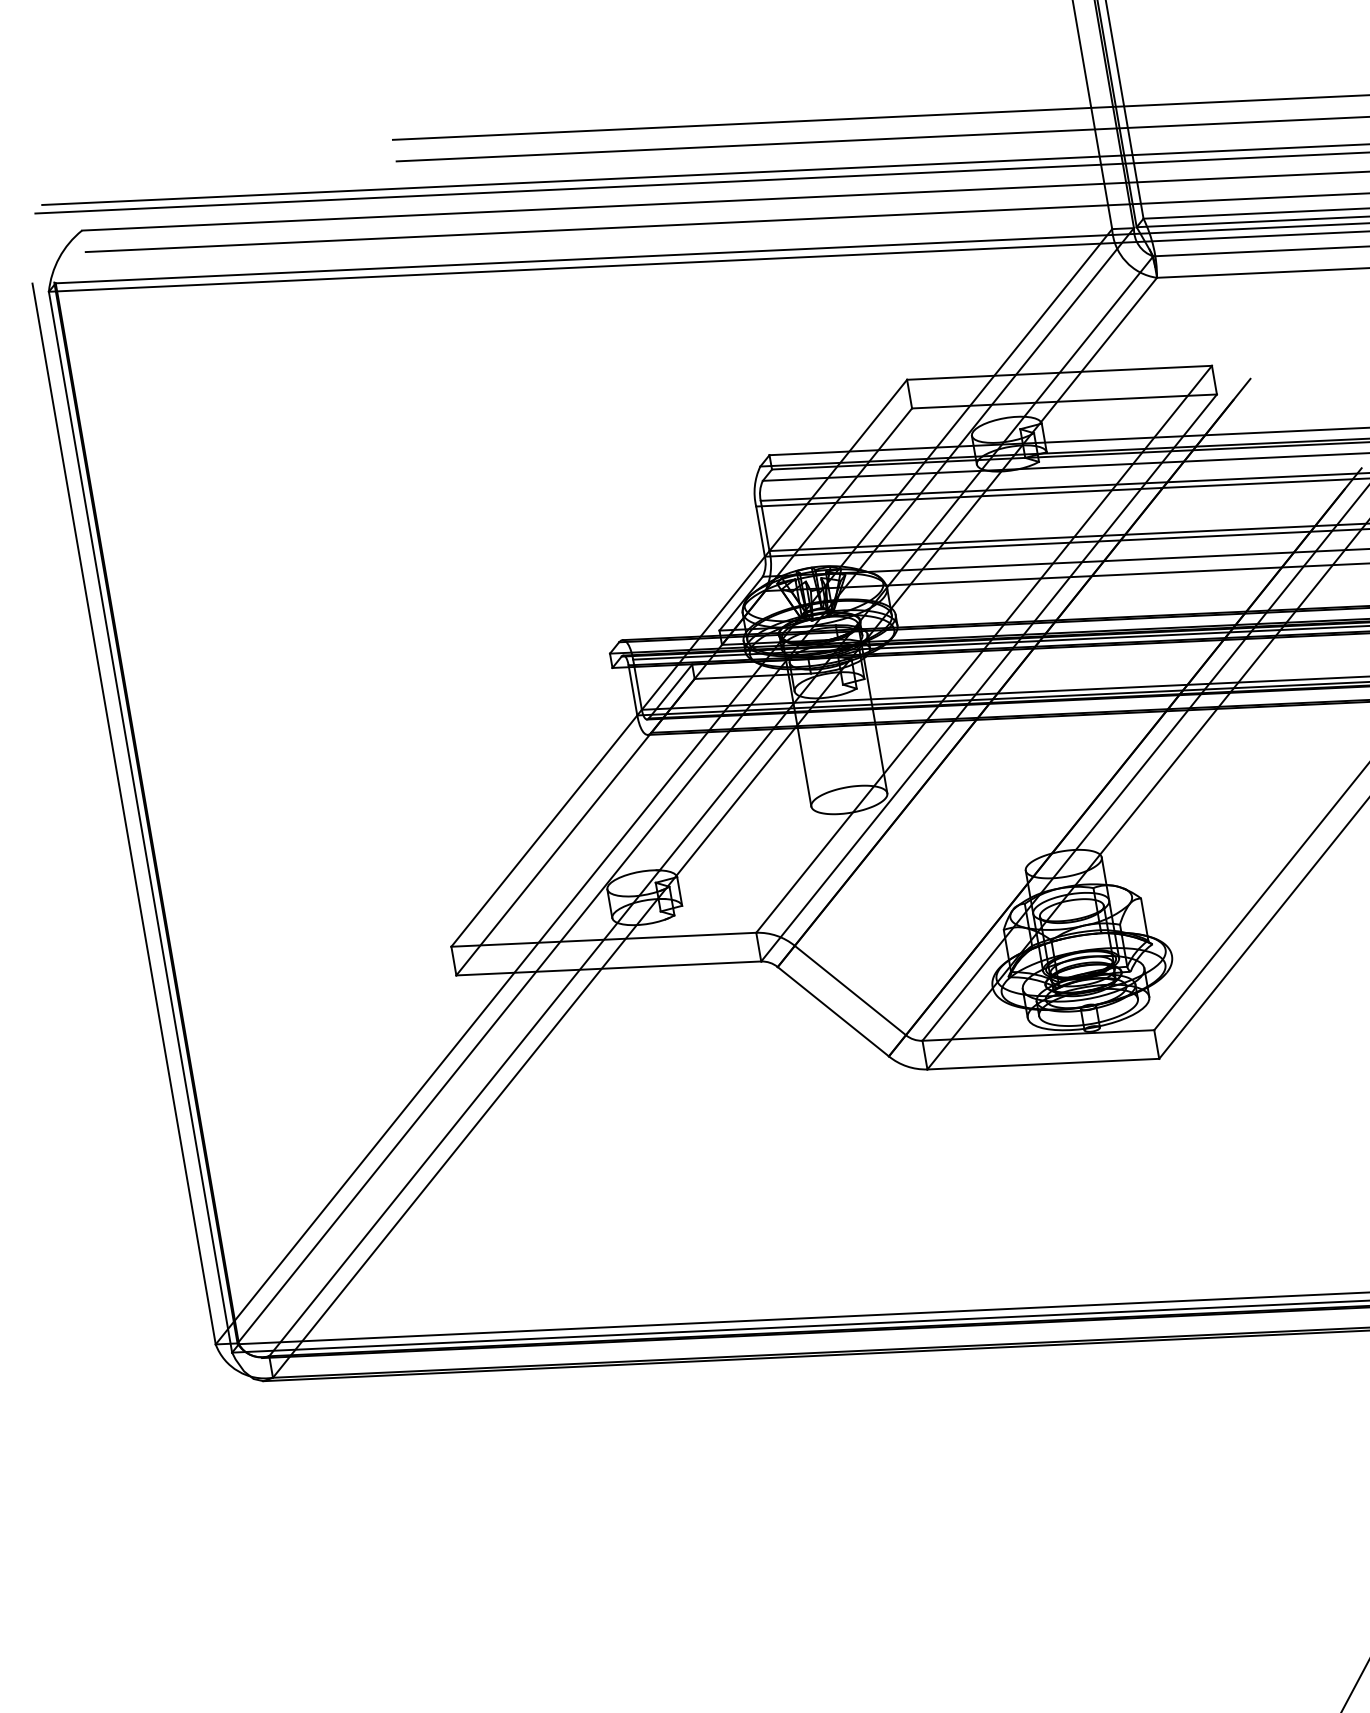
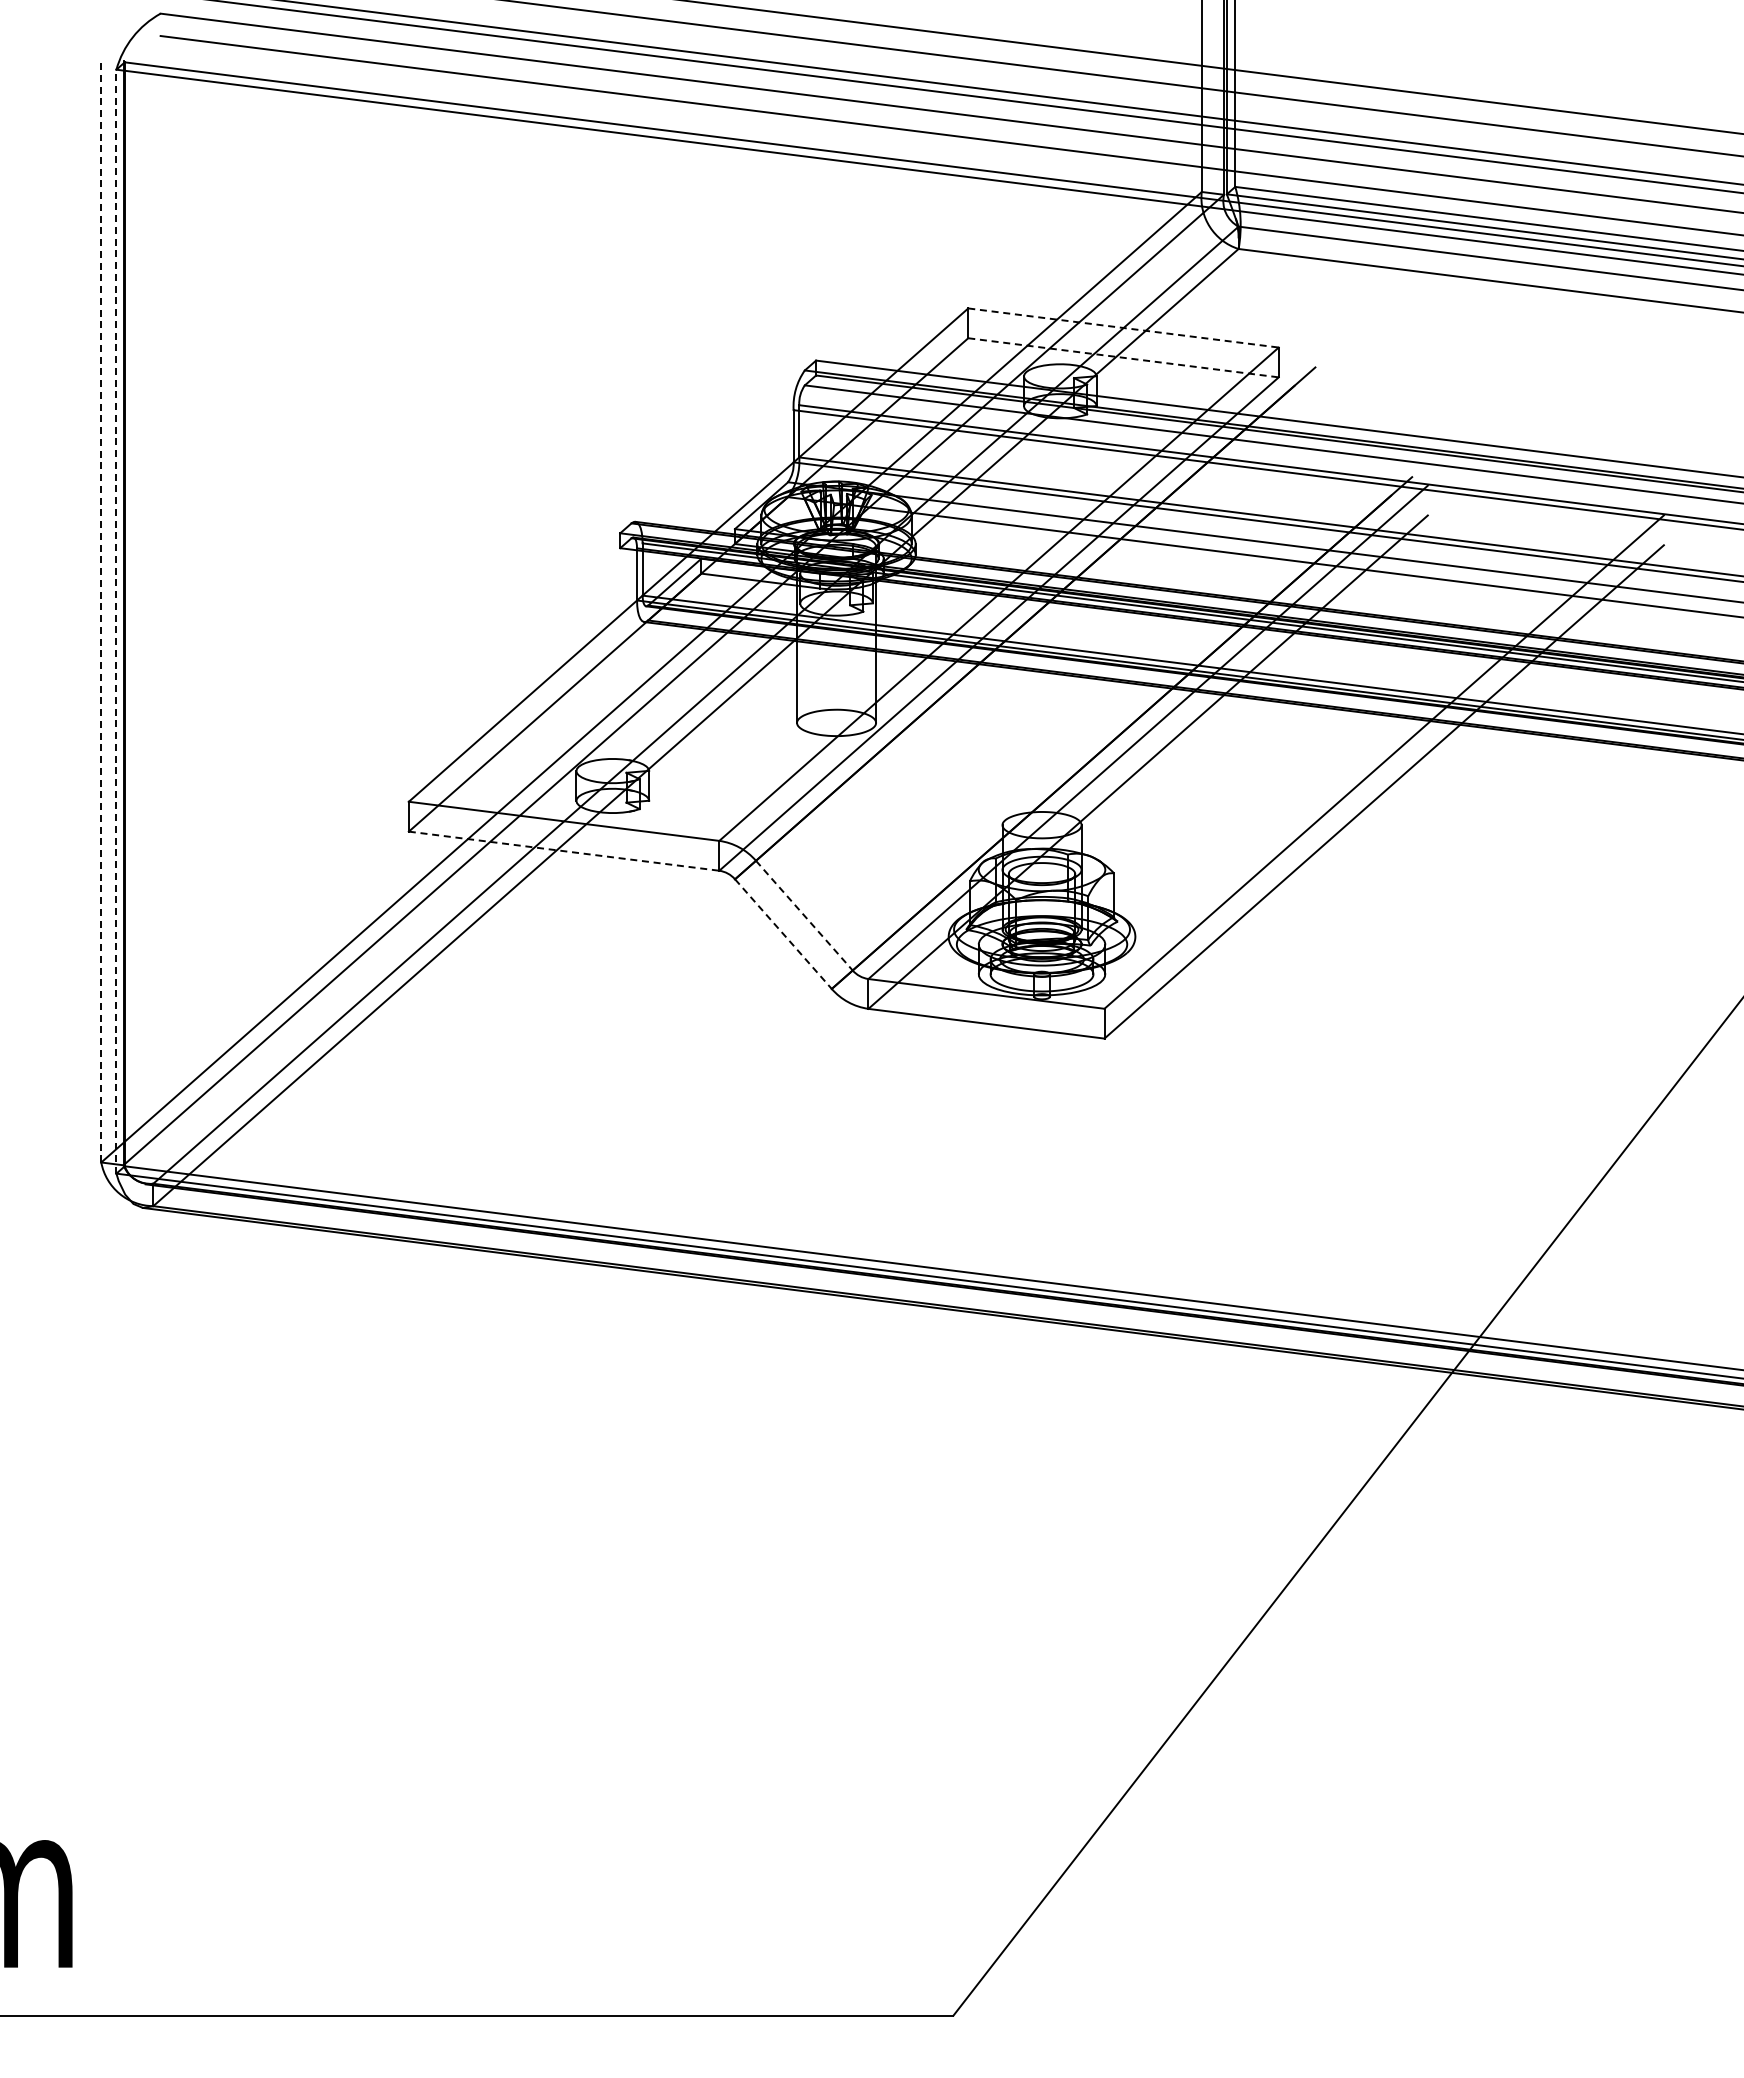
line: (1060, 373) -> (1124, 328), solid -> dashed
line: (1065, 401) -> (1124, 357), solid -> dashed
line: (124, 813) -> (101, 610), solid -> dashed
line: (140, 822) -> (116, 621), solid -> dashed
line: (609, 968) -> (564, 851), solid -> dashed
line: (850, 991) -> (804, 916), solid -> dashed
line: (833, 1012) -> (783, 934), solid -> dashed

